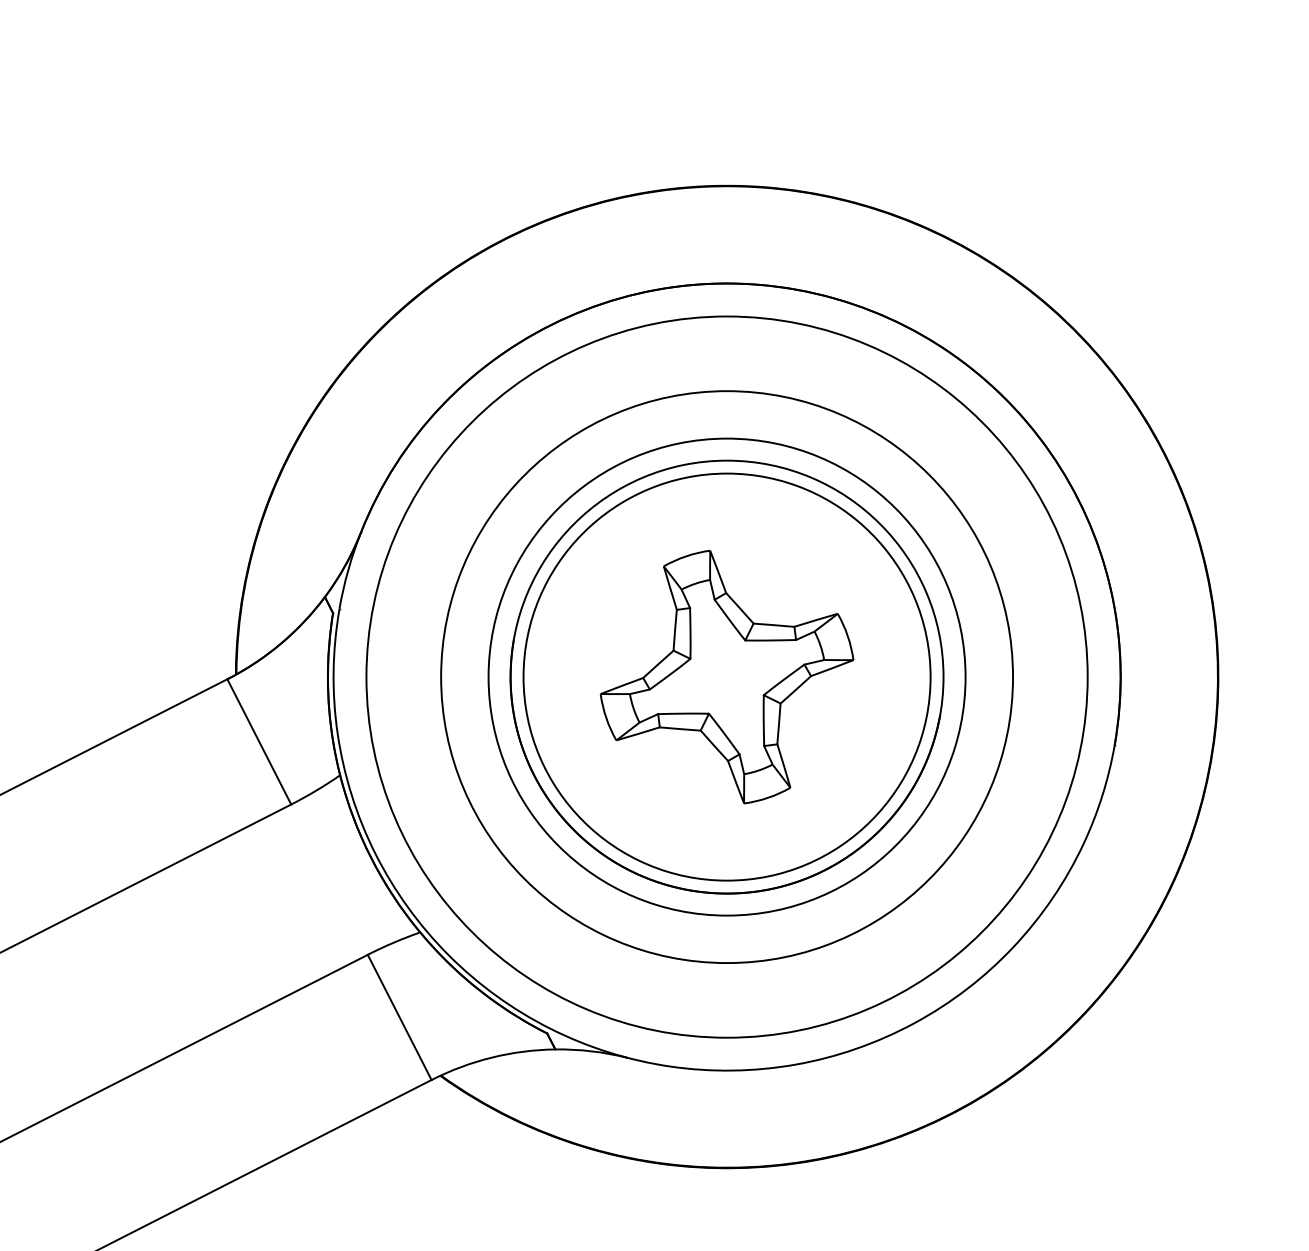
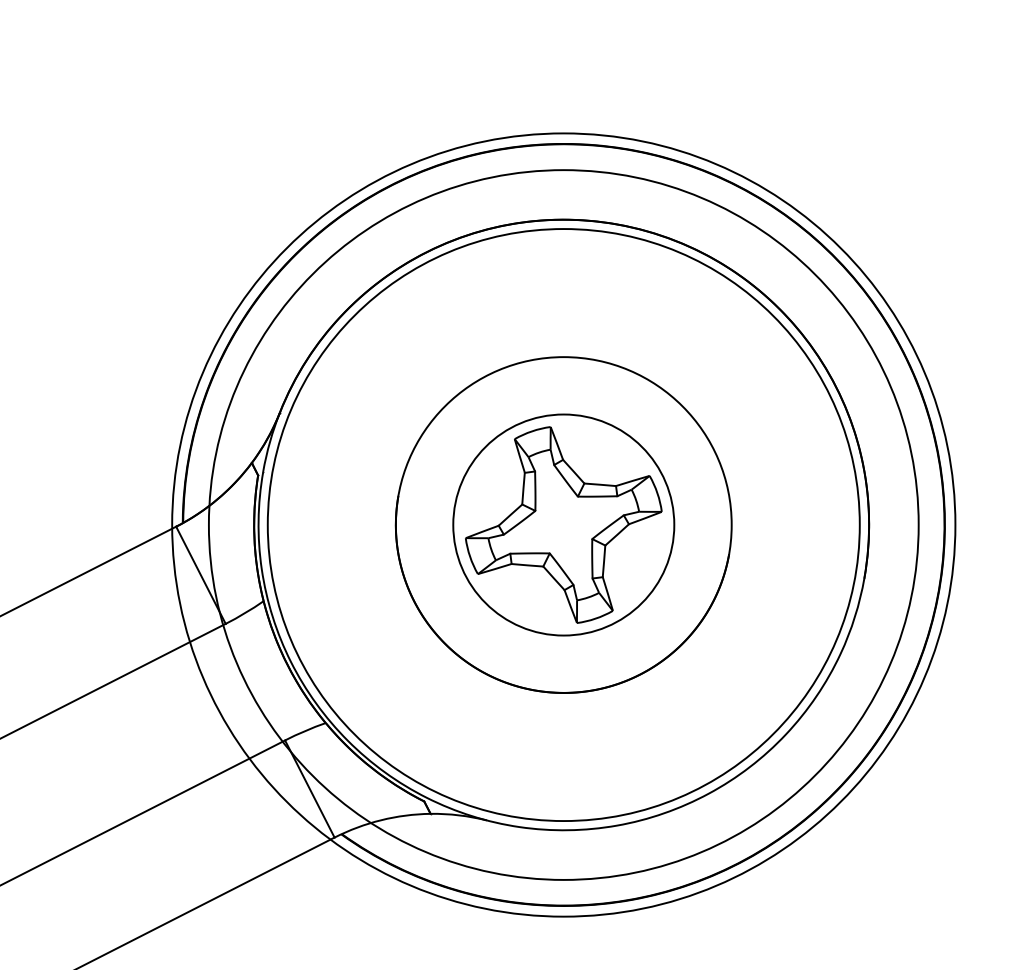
circle: (726, 676) -> (563, 524), size x0.7
circle: (726, 676) -> (563, 524), size x1.4
circle: (726, 676) -> (563, 524), size x1.6
circle: (727, 677) -> (564, 525), size x1.6

